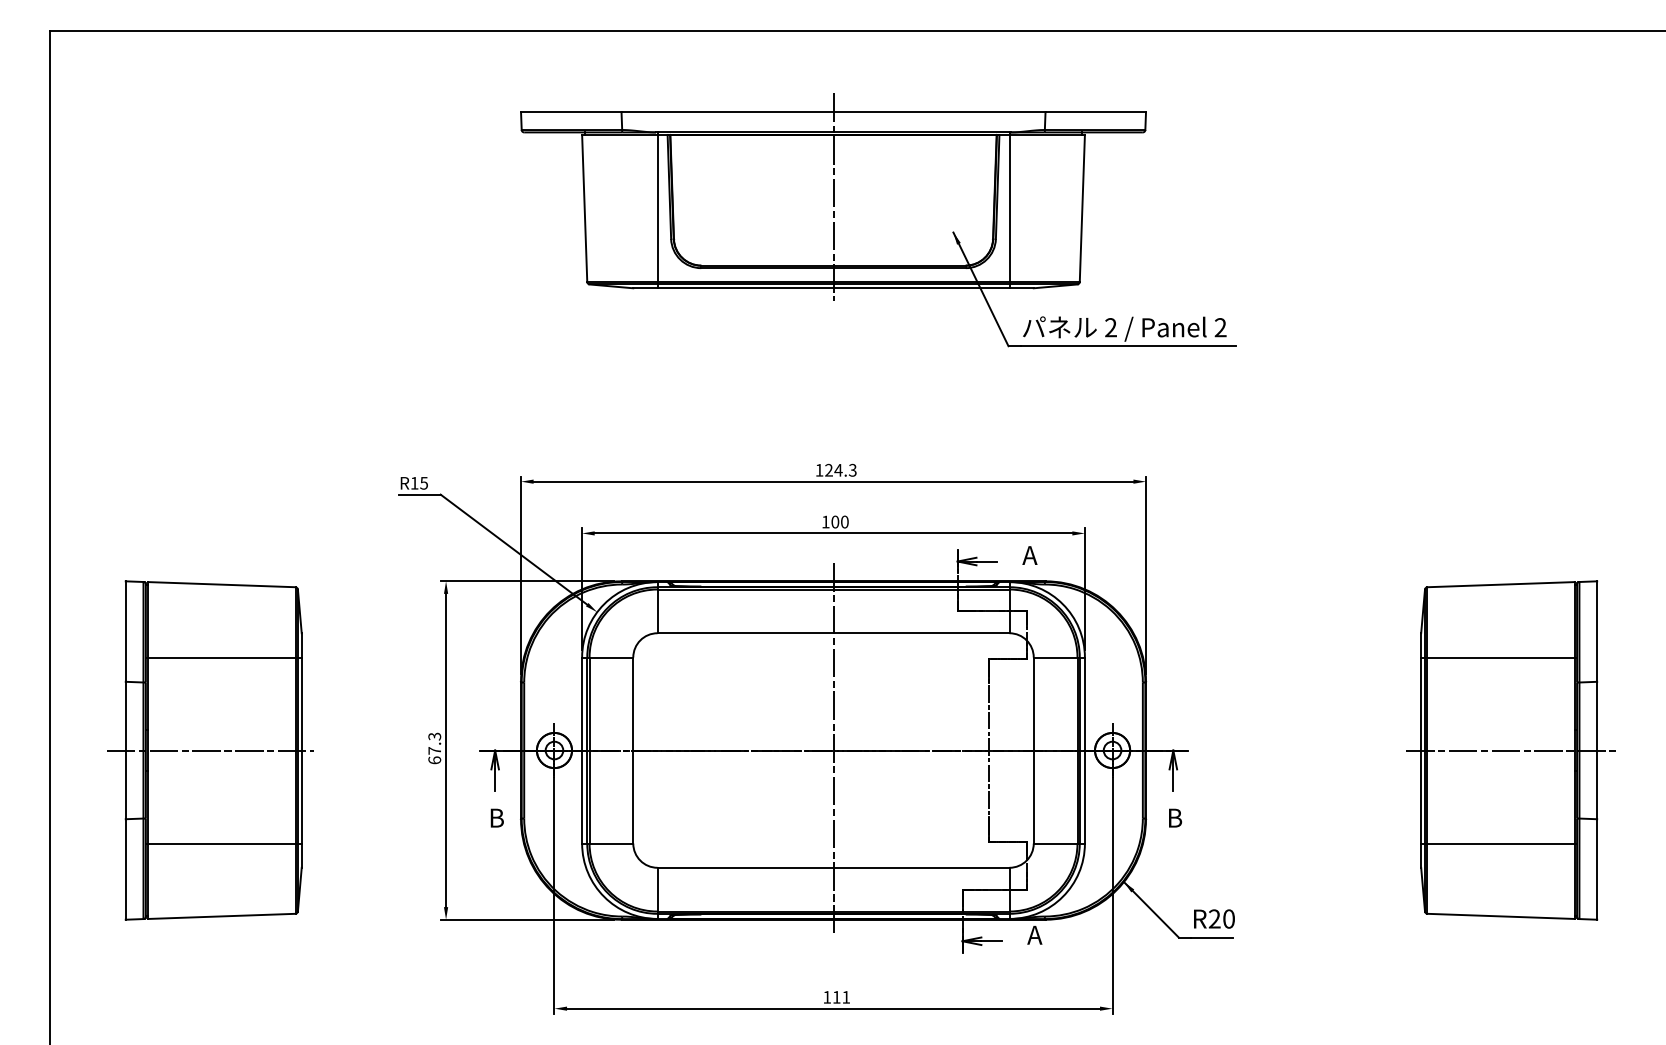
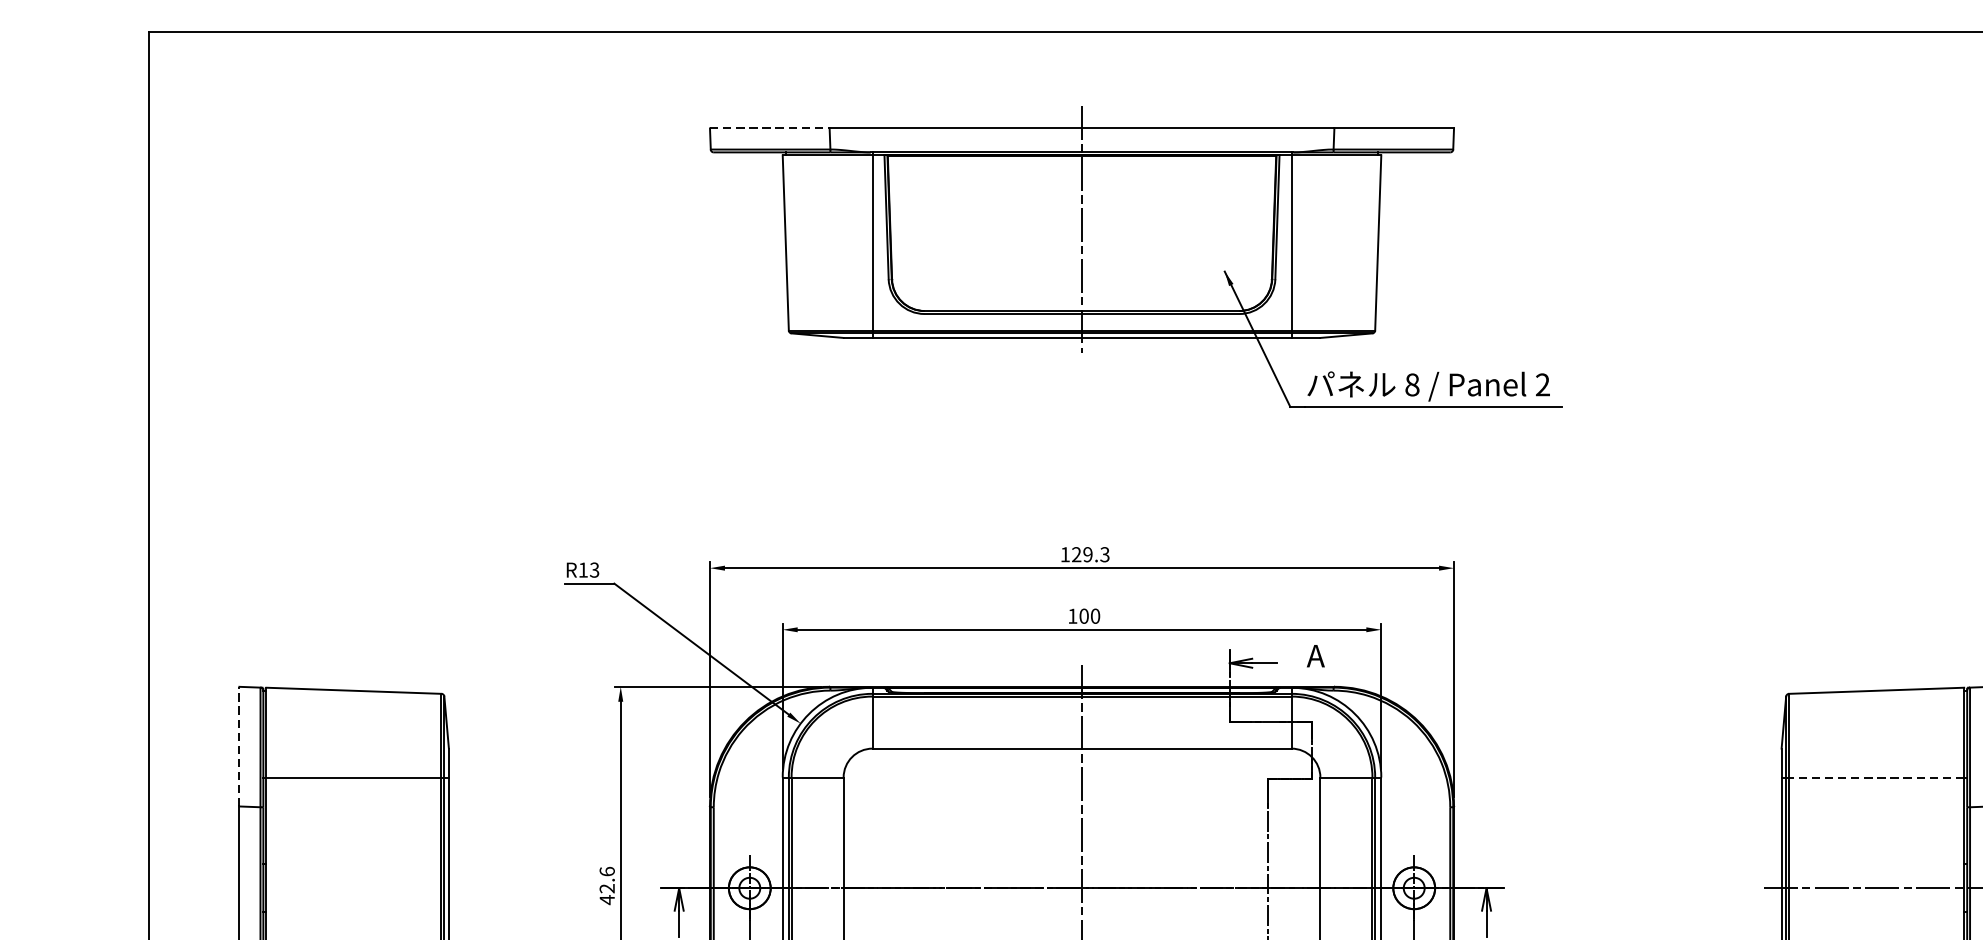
line: (571, 112) -> (770, 128), solid -> dashed
text: (1110, 327) -> (1411, 384), 2 -> 8
text: (838, 469) -> (1087, 553), 124.3 -> 129.3
text: (423, 482) -> (593, 569), R15 -> R13
line: (125, 631) -> (239, 746), solid -> dashed
line: (1500, 657) -> (1876, 777), solid -> dashed
text: (434, 748) -> (606, 885), 67.3 -> 42.6
line: (210, 750) -> (340, 888), removed

